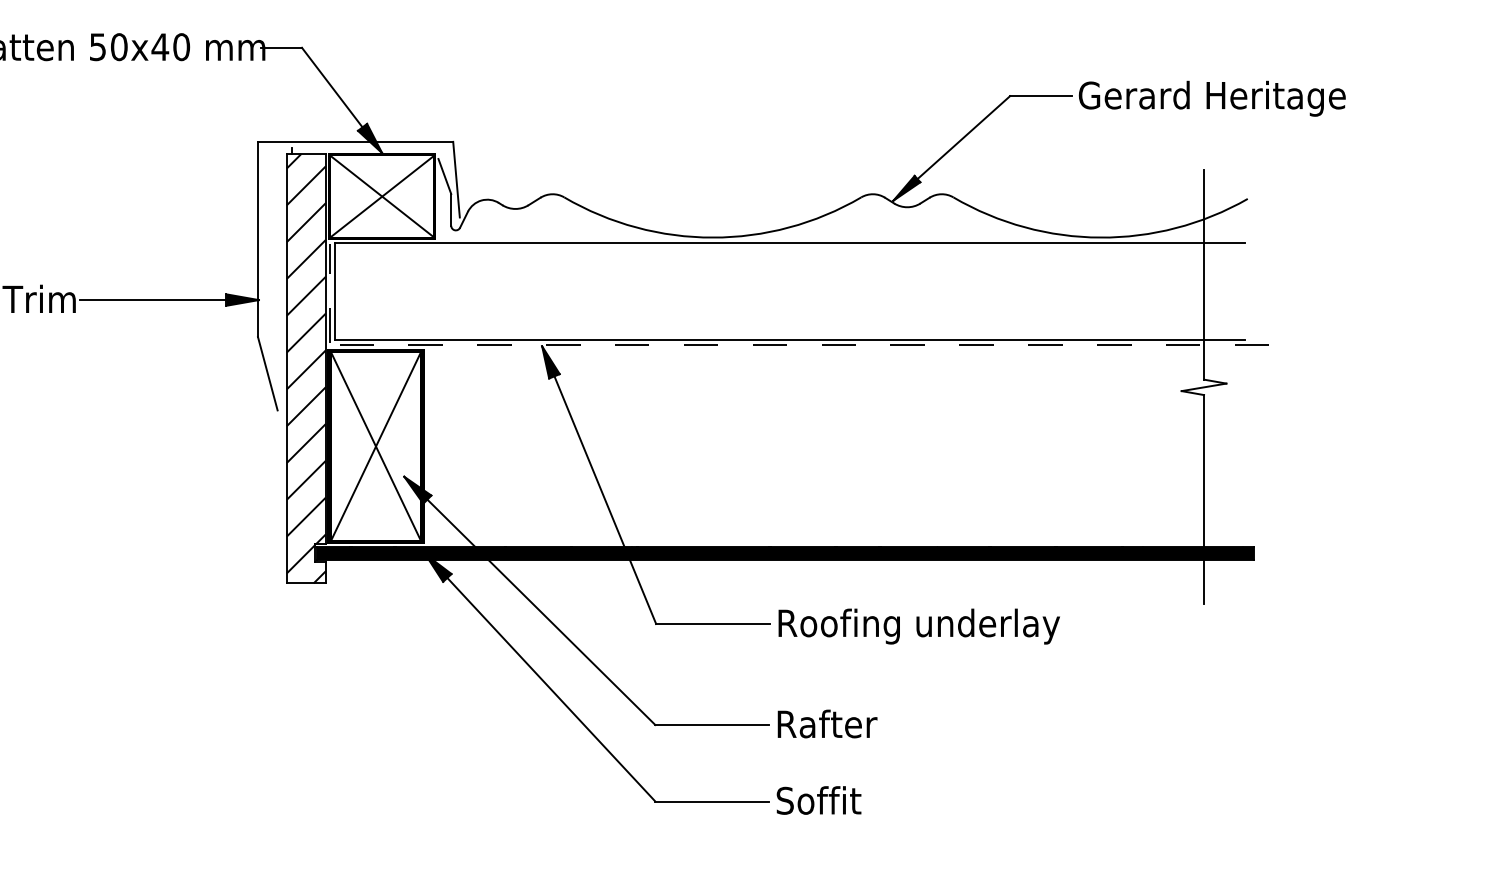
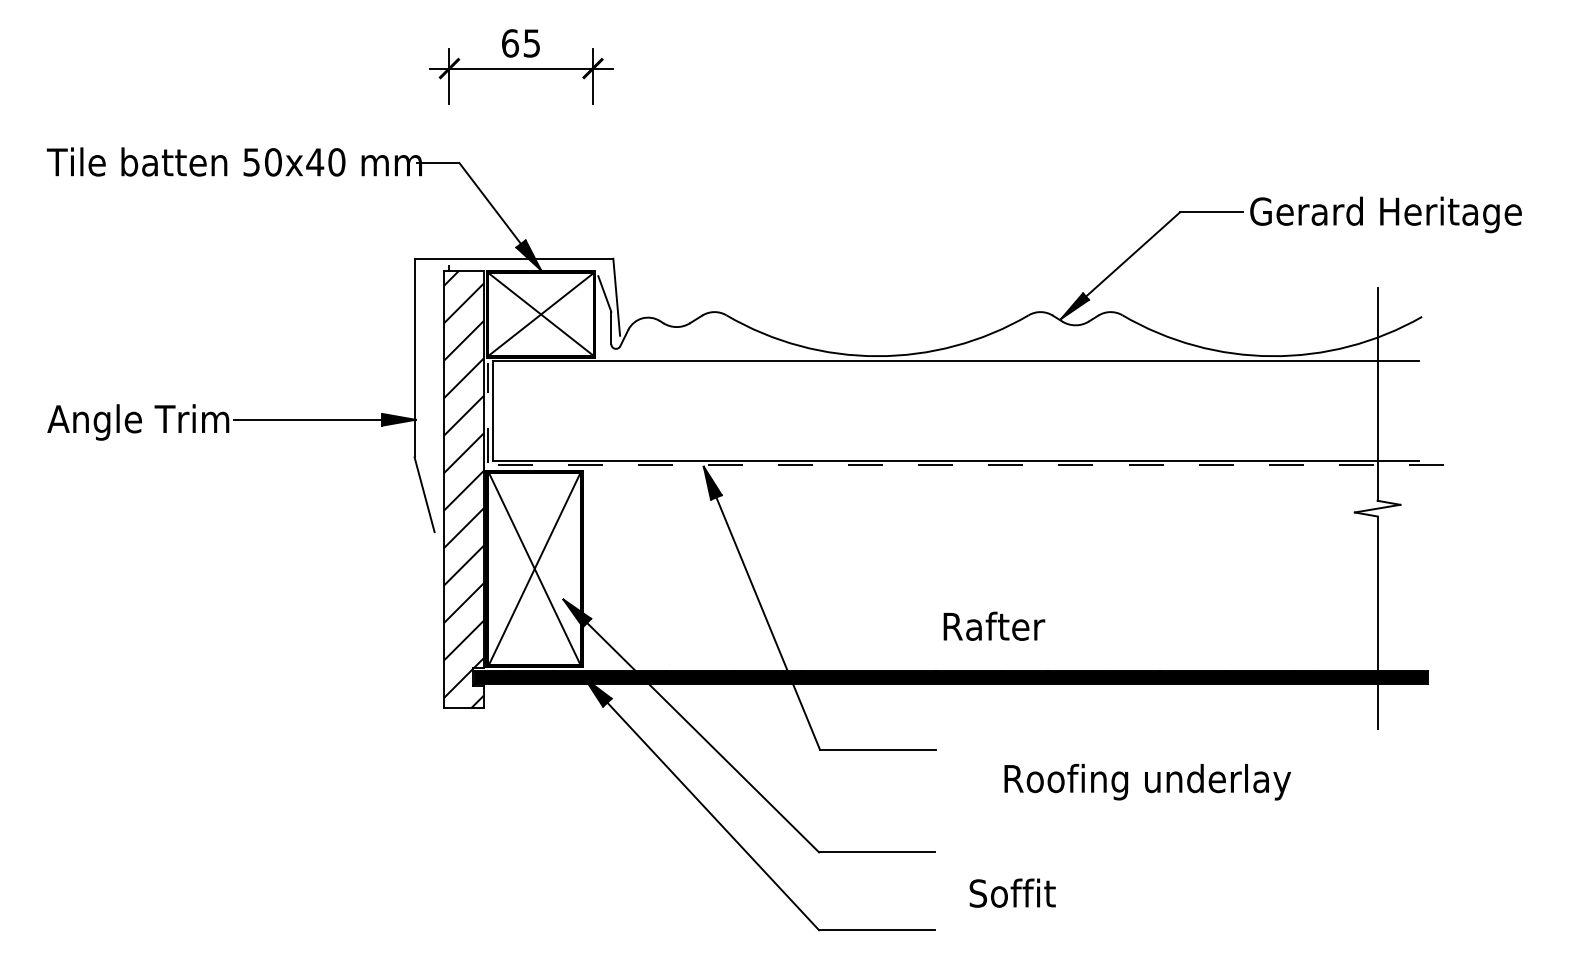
text: (919, 626) -> (1147, 782), moved
text: (827, 723) -> (994, 625), moved
text: (818, 799) -> (1012, 892), moved

